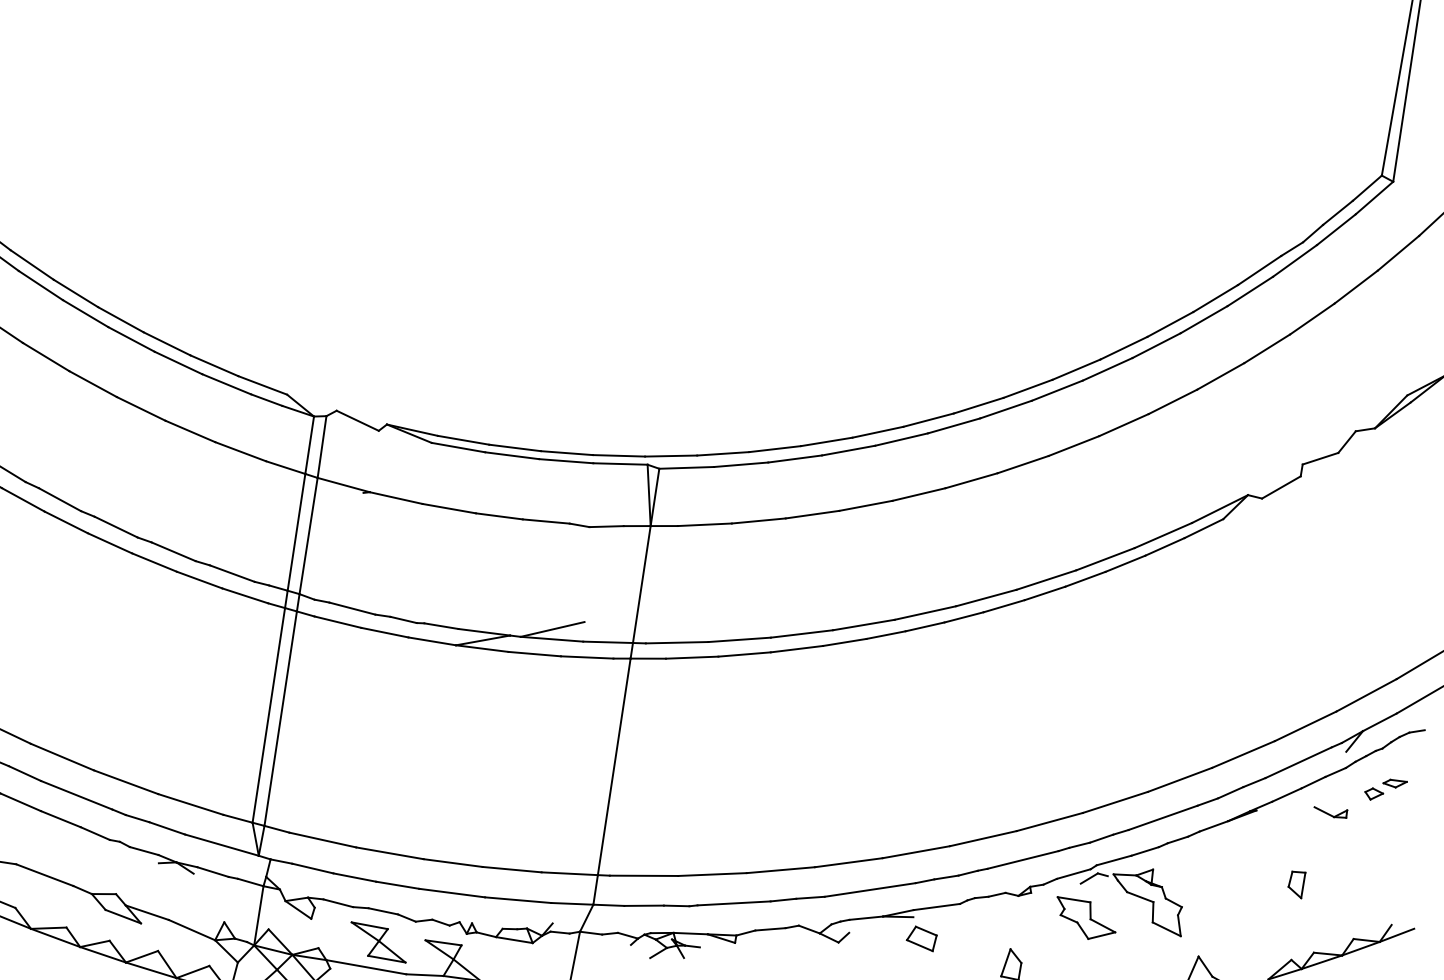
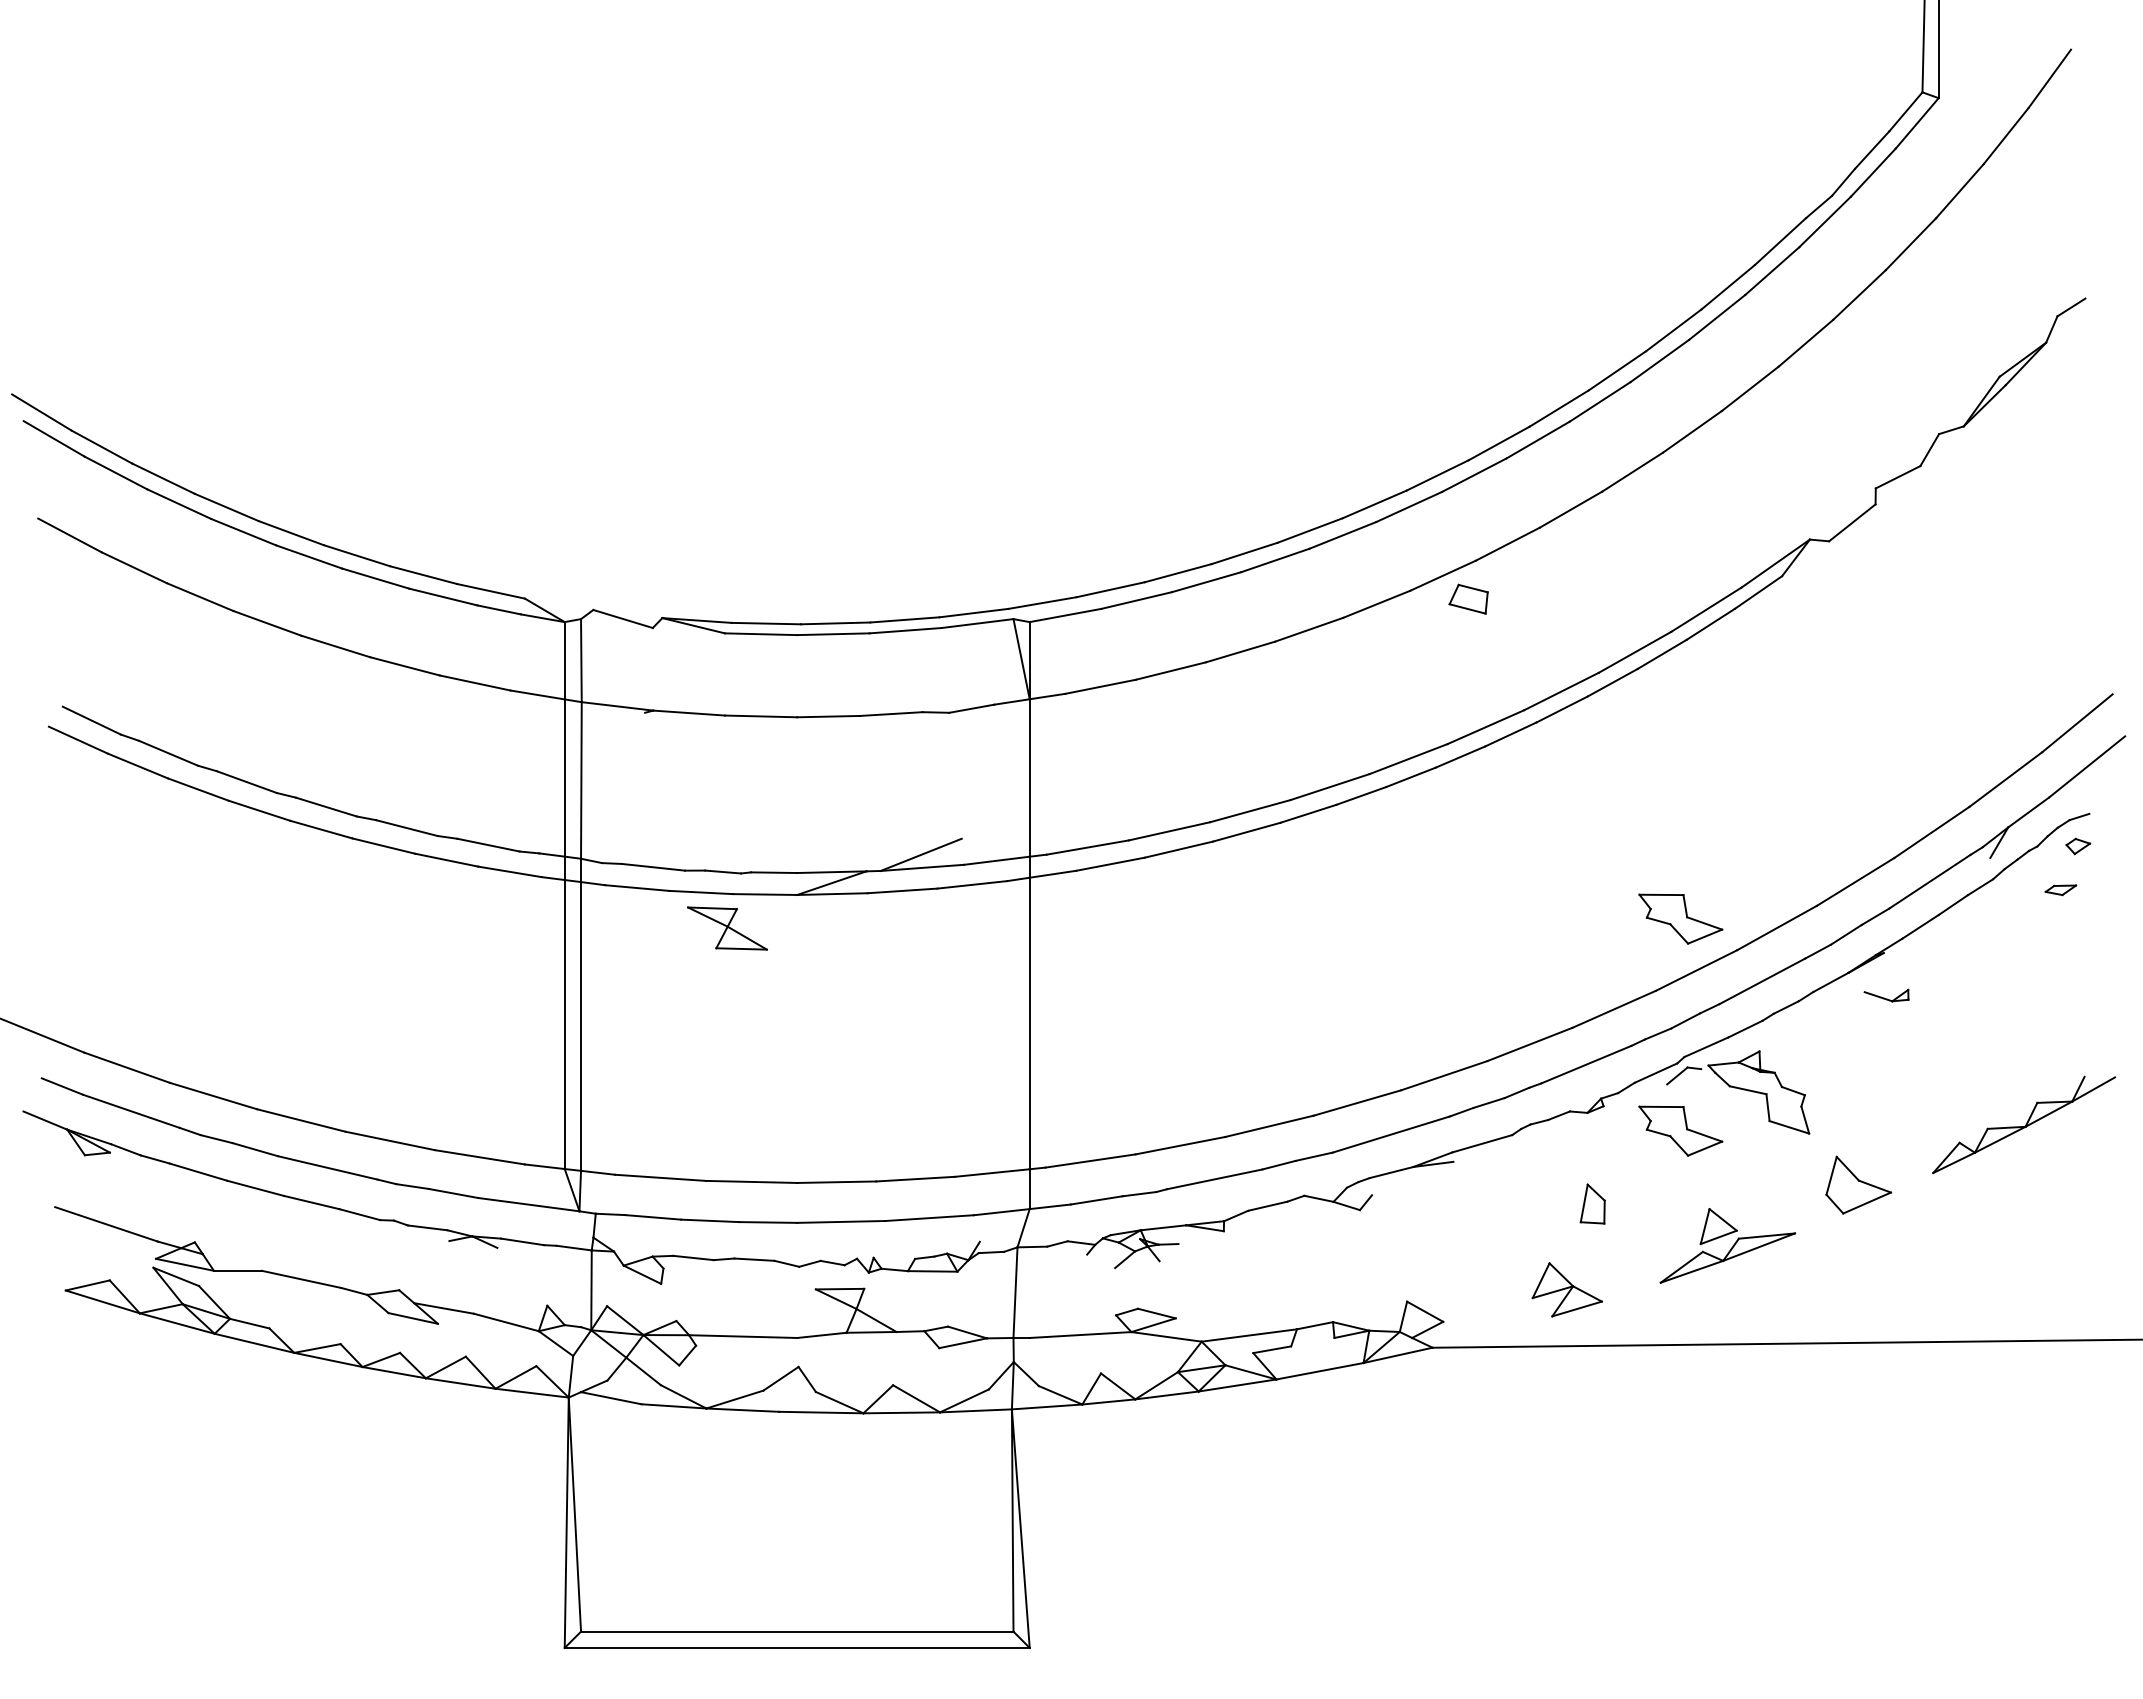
part: (1109, 761) -> (1680, 918), added
part: (1374, 794) -> (2078, 846), moved
part: (1330, 812) -> (1886, 995), moved
part: (1295, 884) -> (1950, 1042), removed
part: (921, 937) -> (1468, 598), moved
part: (378, 942) -> (727, 928), moved

